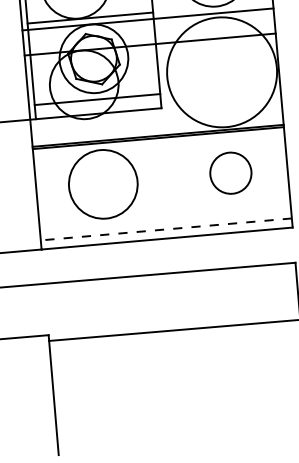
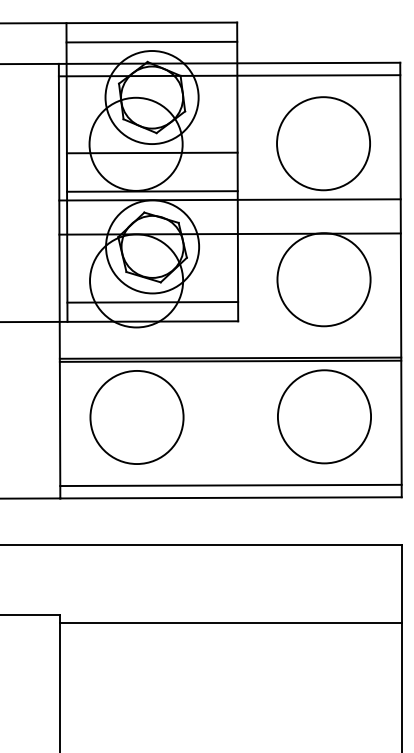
circle: (221, 72) -> (323, 279), size x0.62
circle: (230, 172) -> (324, 416), size x1.67
circle: (102, 184) -> (136, 417), moved
line: (165, 229) -> (230, 485), dashed -> solid

